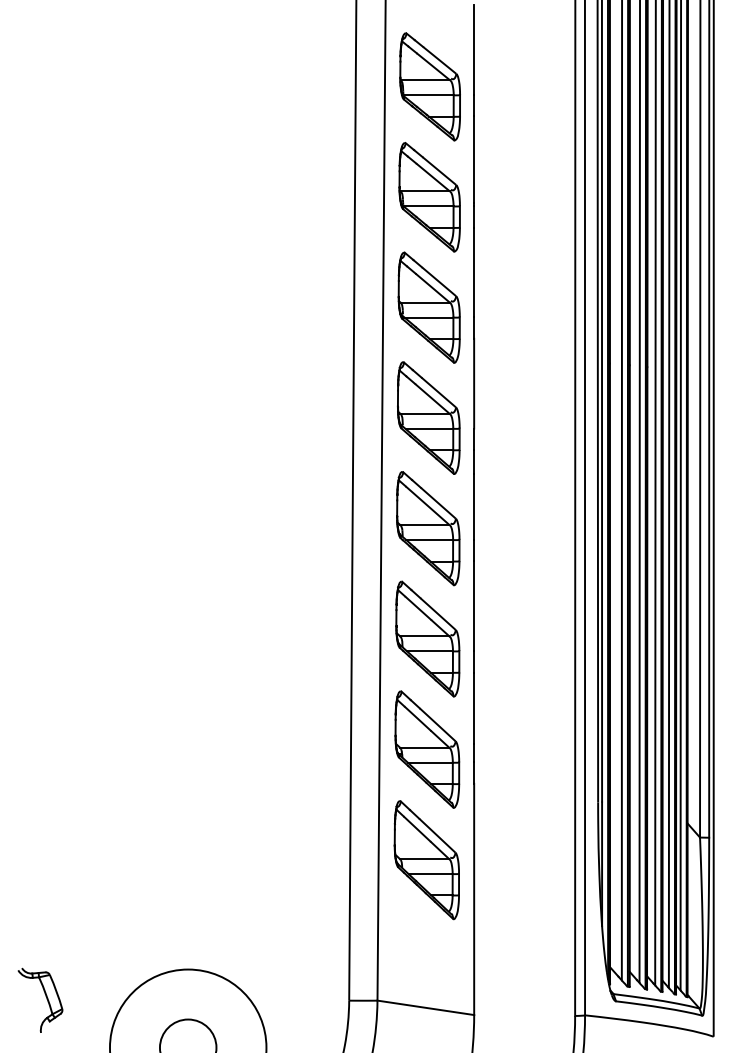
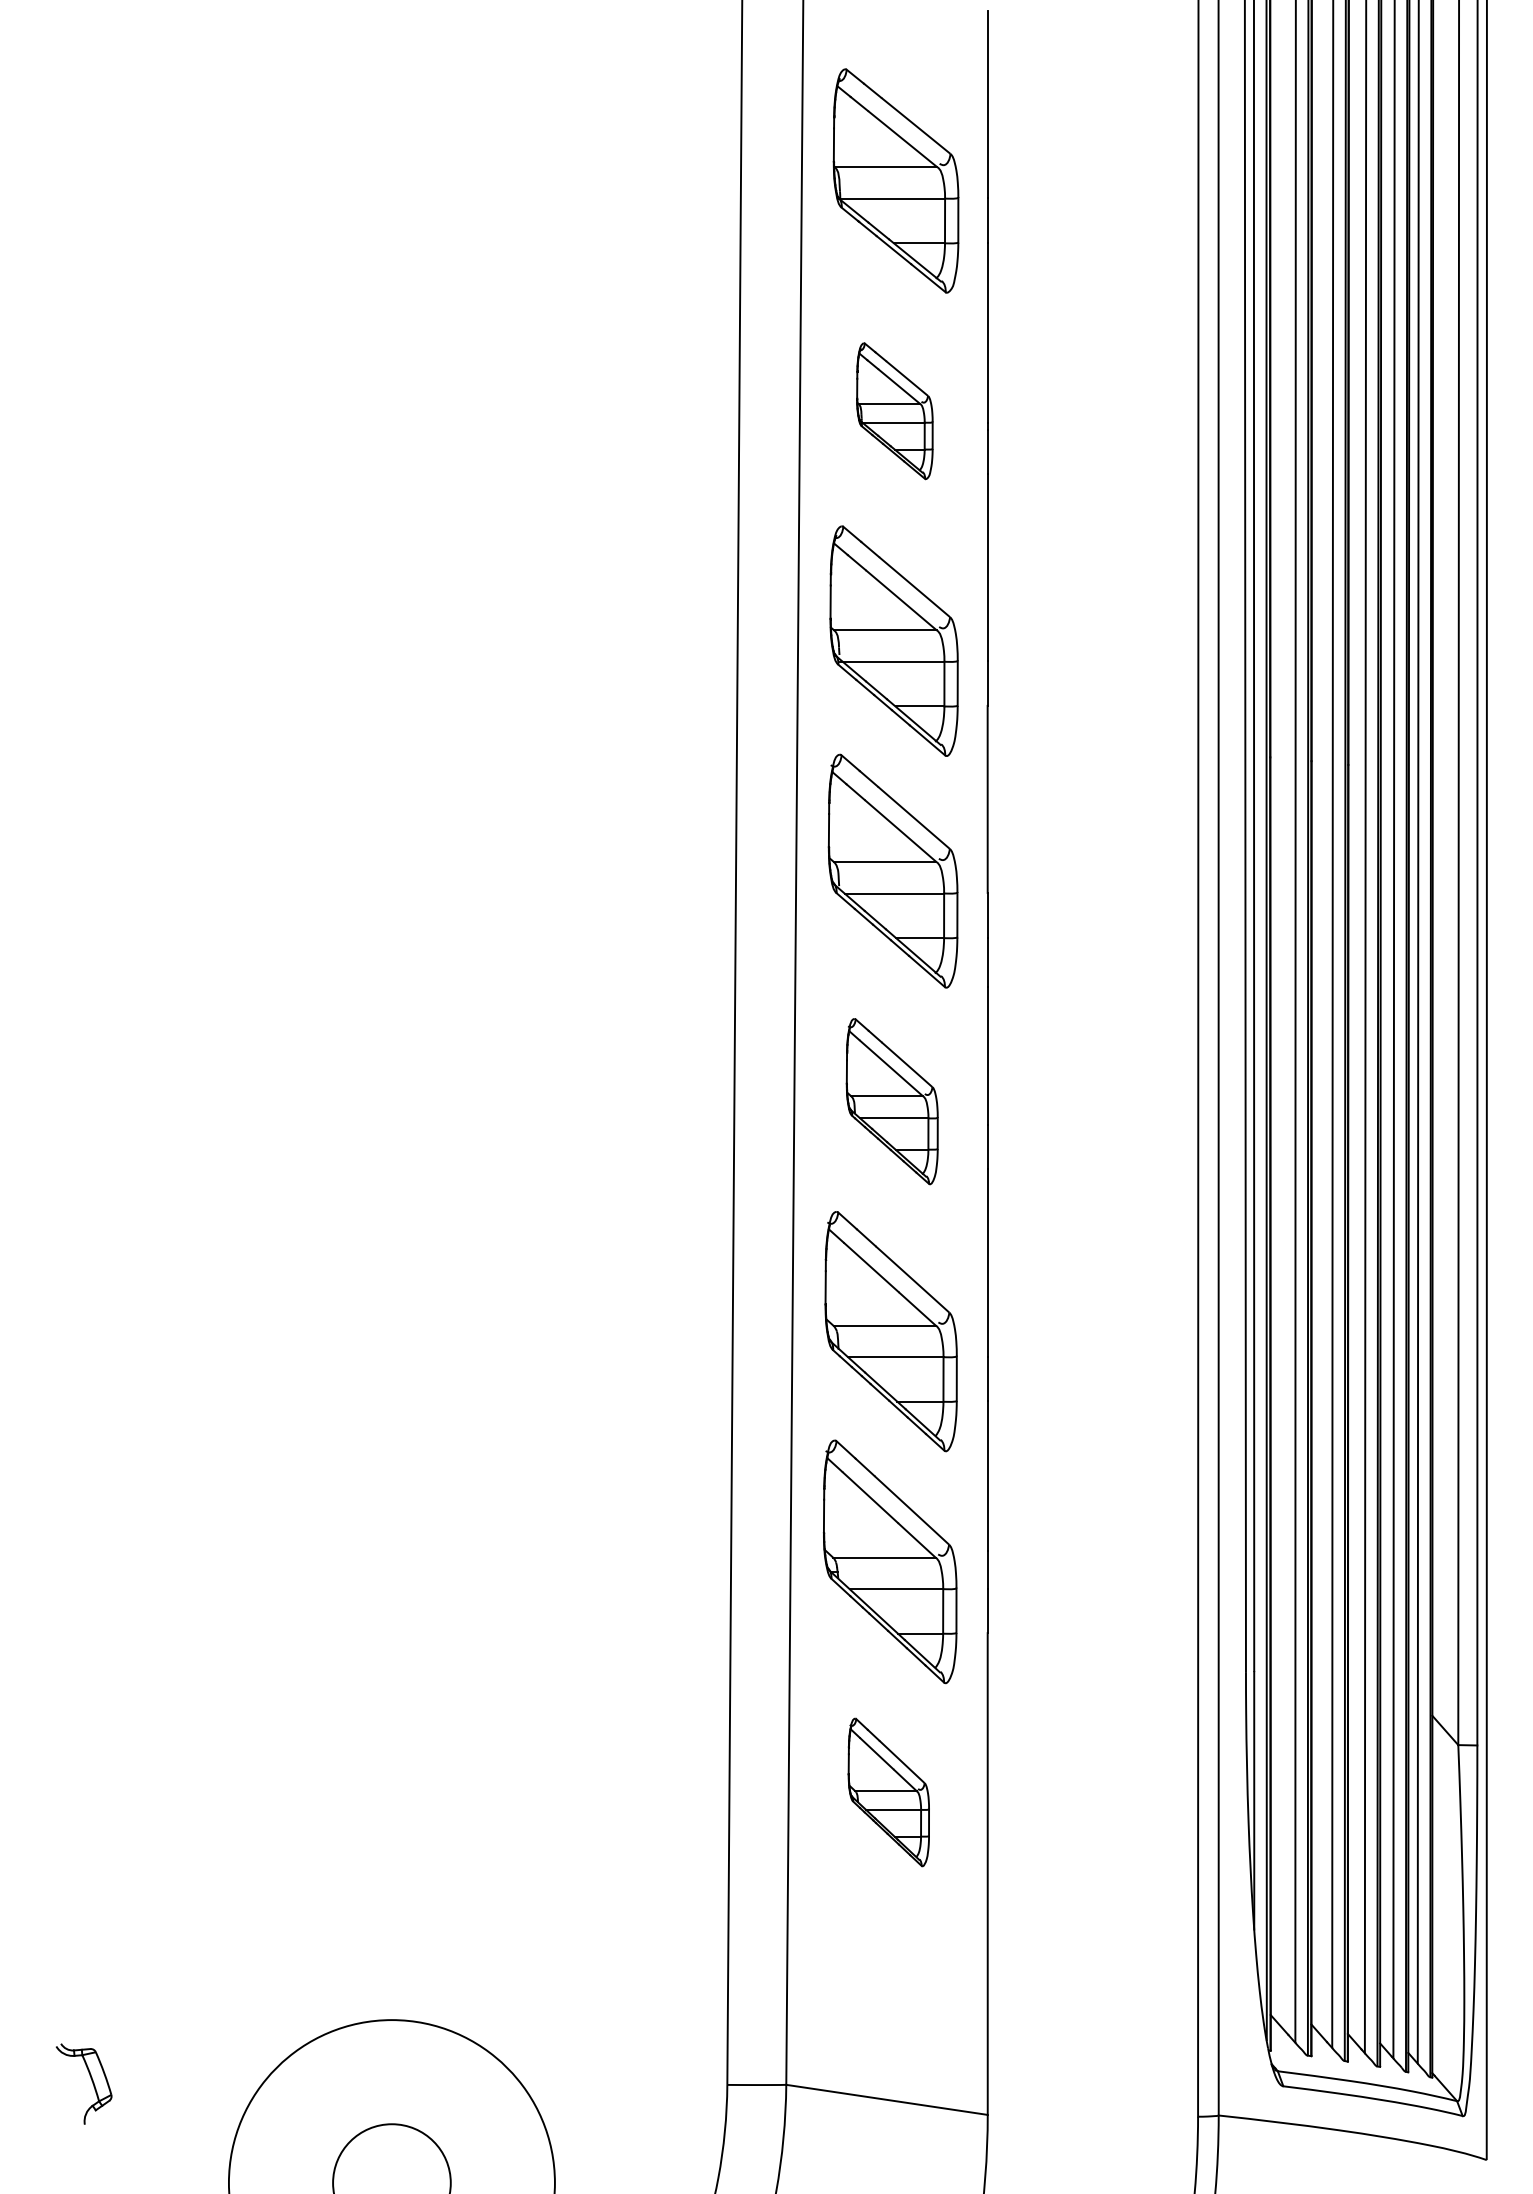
part: (429, 197) -> (894, 411), size x0.6
part: (428, 528) -> (892, 1101), size x0.7
part: (426, 860) -> (888, 1792), size x0.6
part: (40, 999) -> (84, 2082), size x0.6

